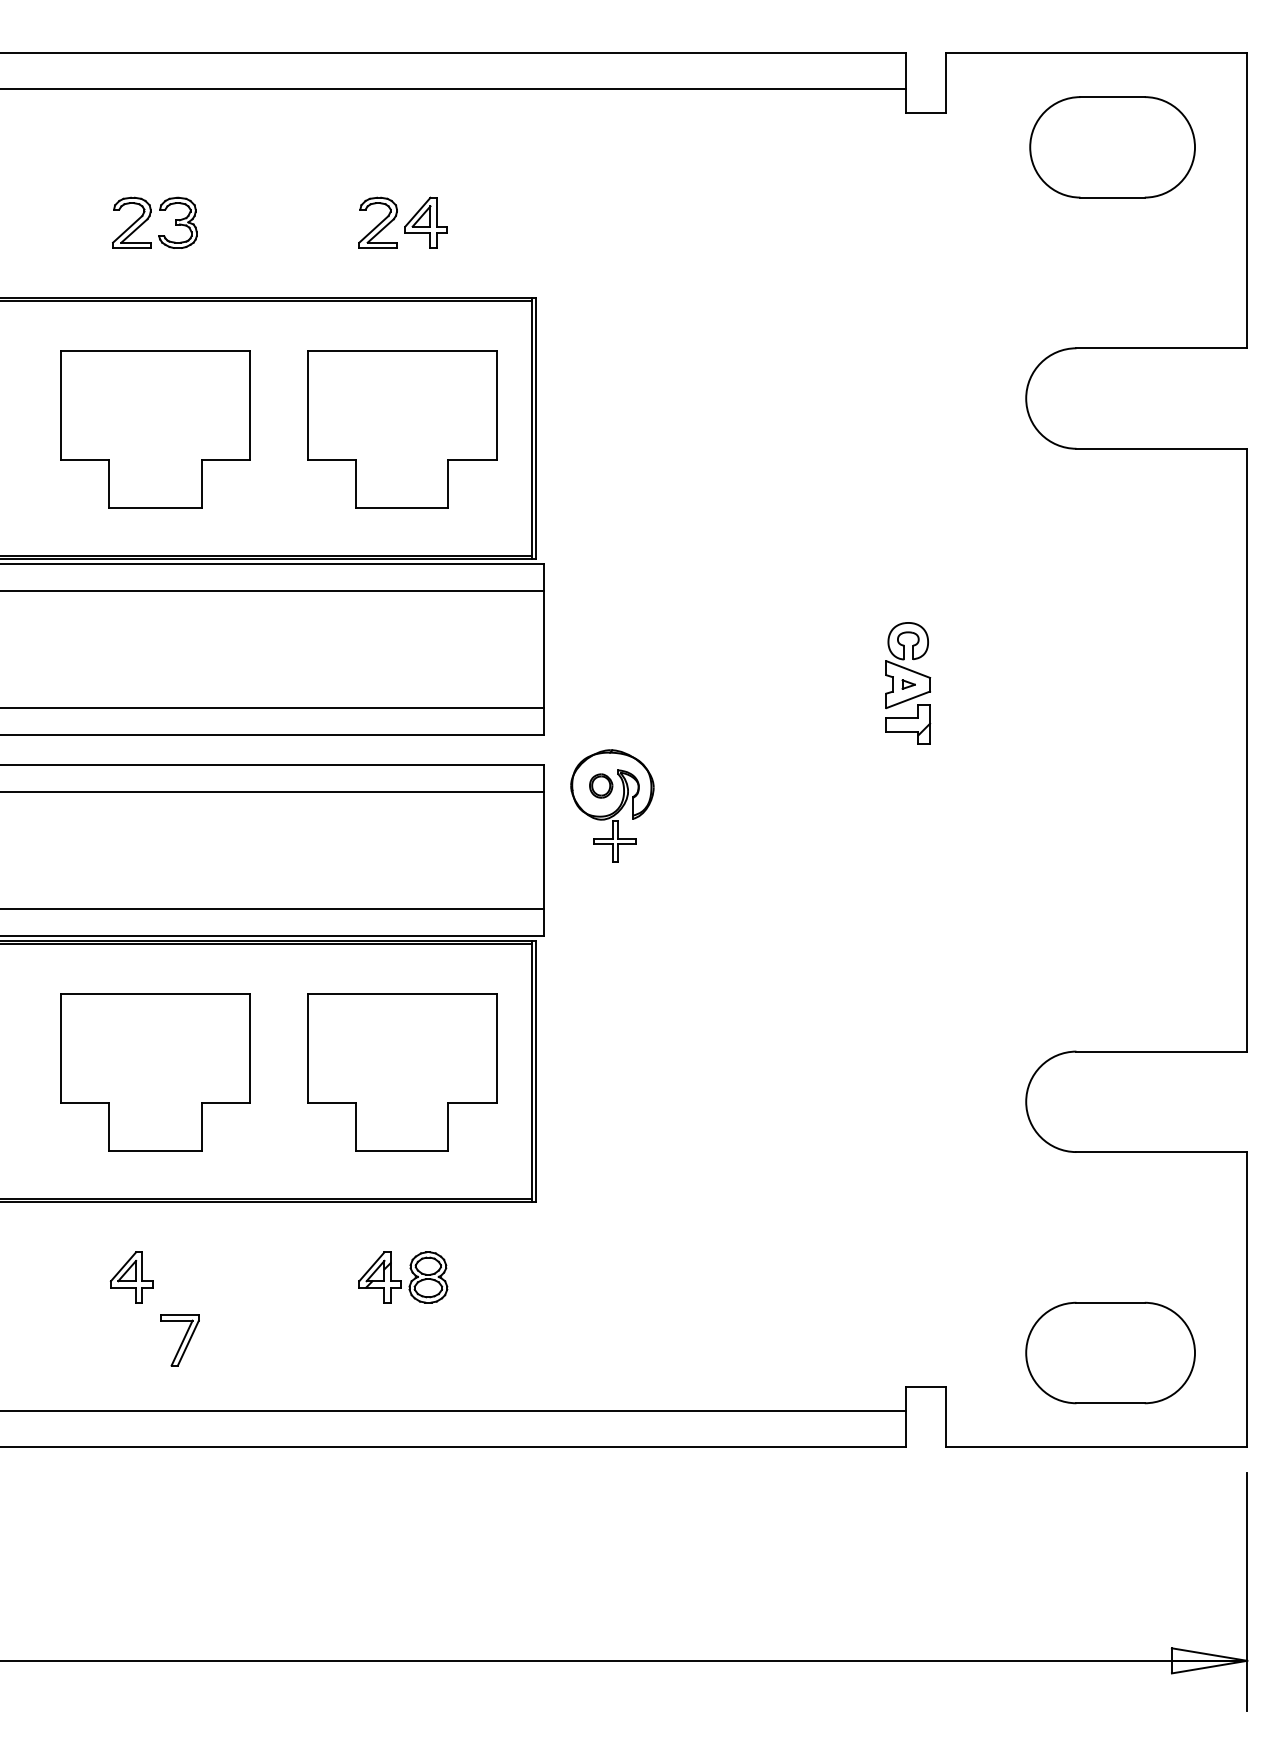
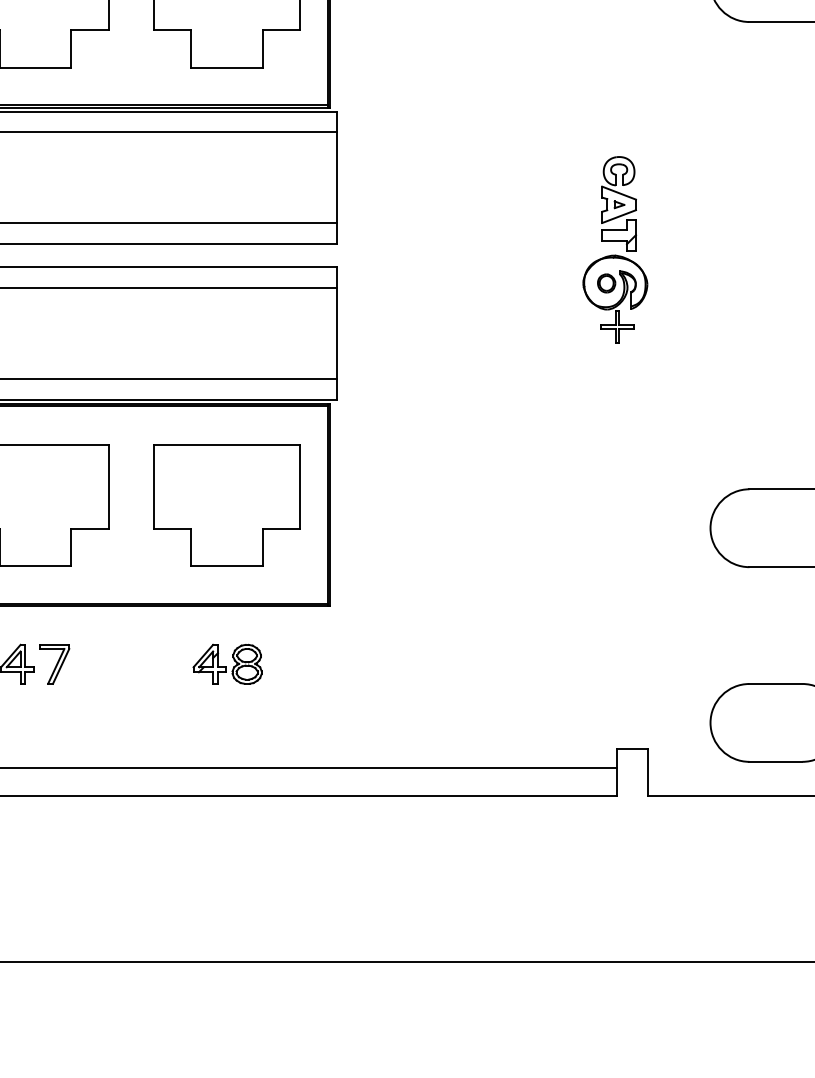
part: (612, 805) -> (615, 298), moved
part: (179, 1340) -> (54, 664), moved

